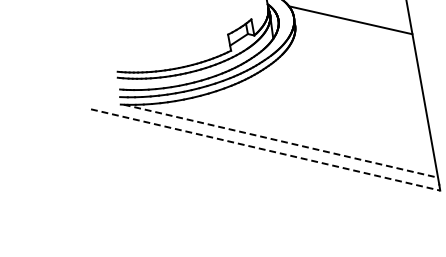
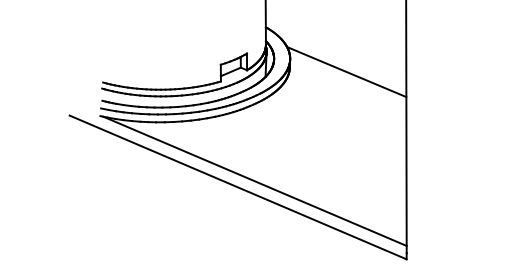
line: (281, 141) -> (255, 181), dashed -> solid
line: (266, 149) -> (238, 187), dashed -> solid

